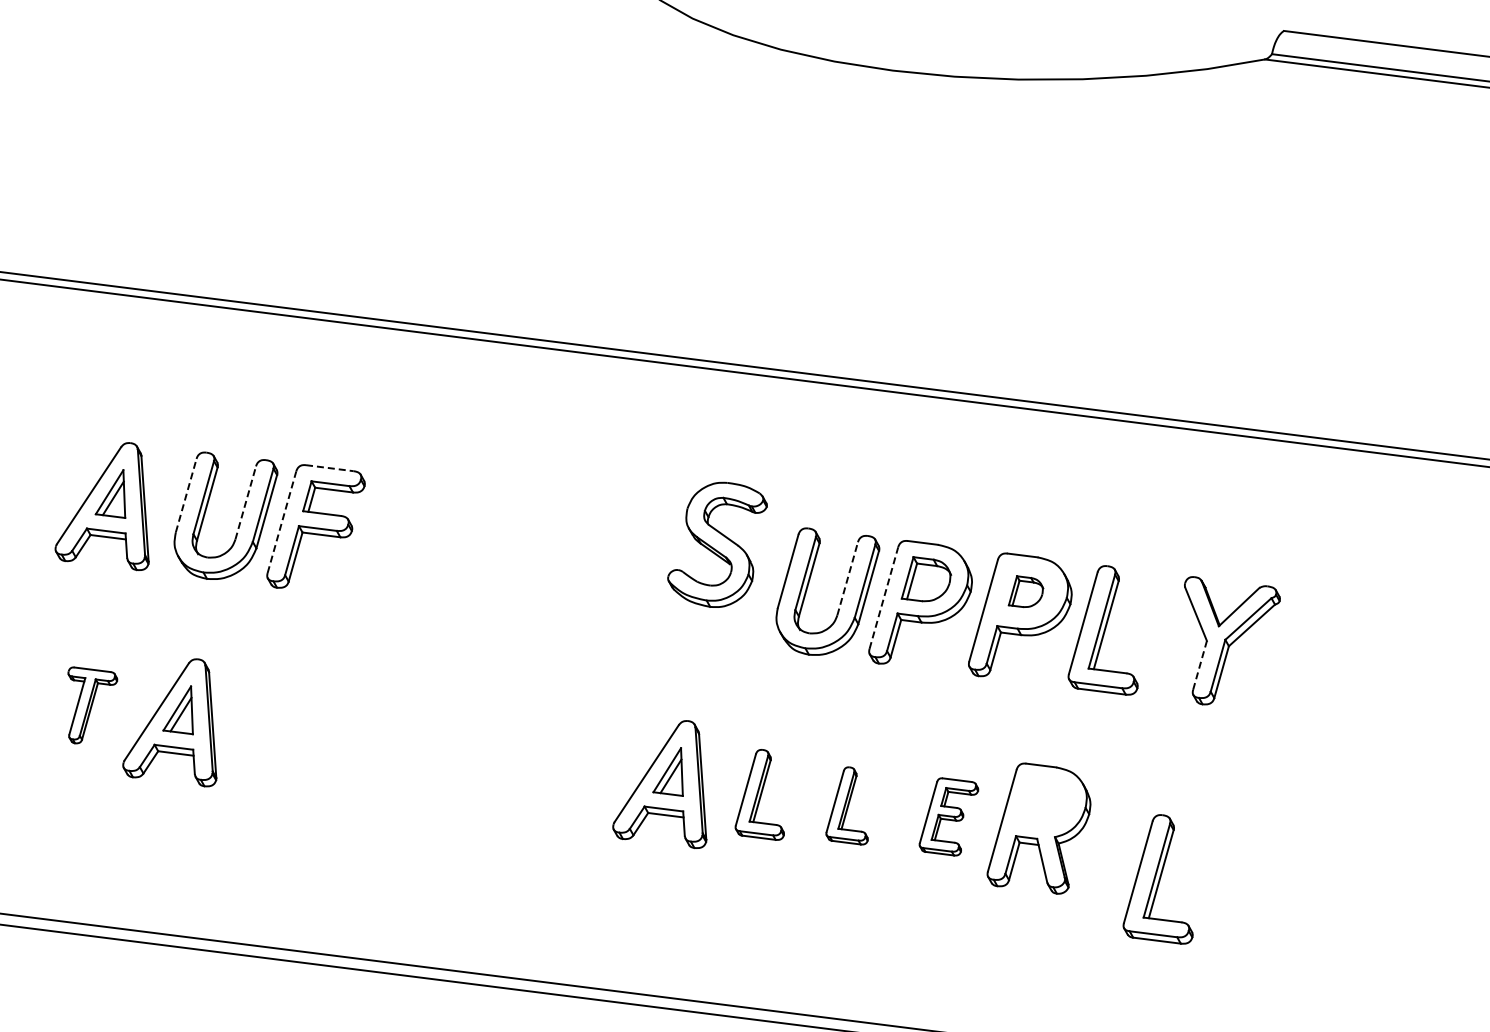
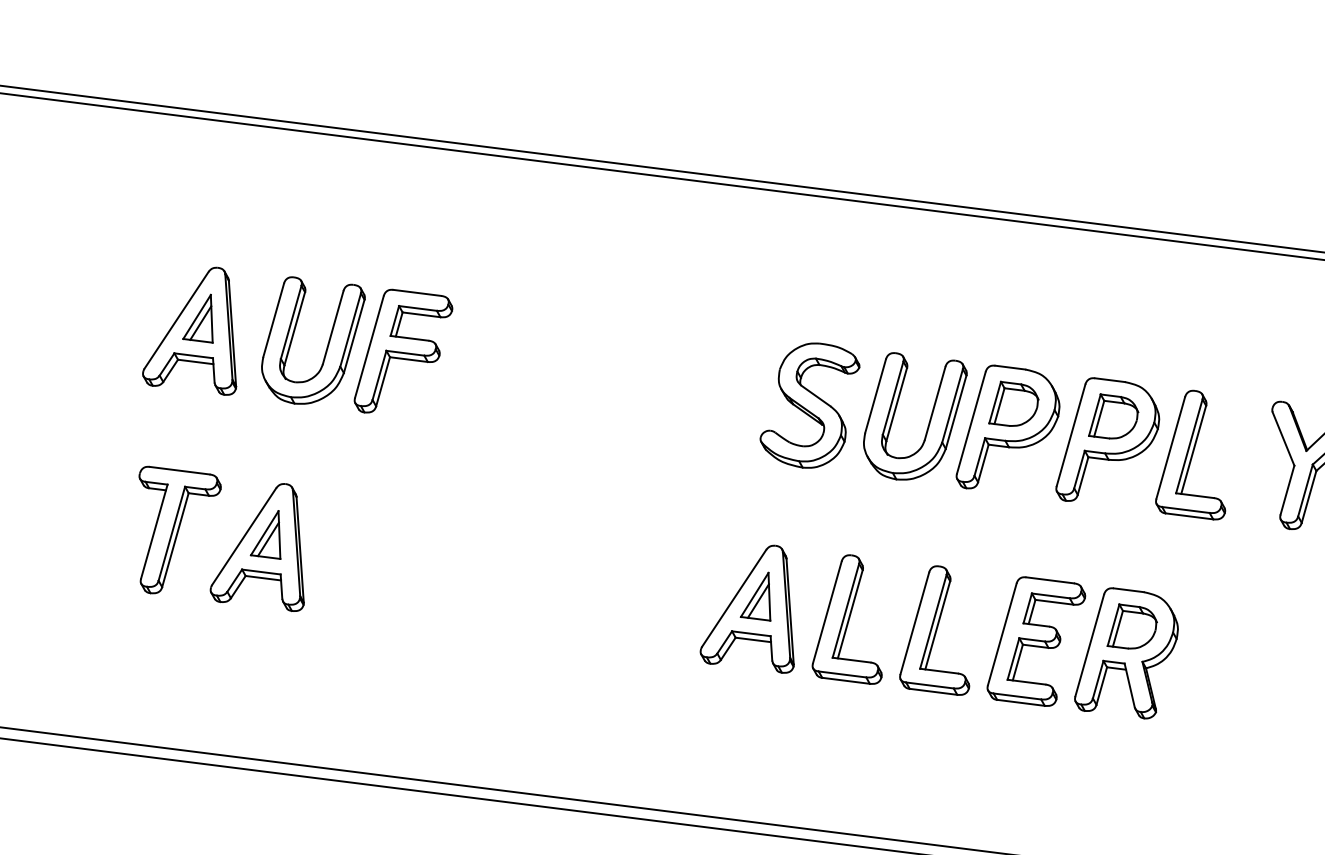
line: (329, 468) -> (416, 293), dashed -> solid
line: (186, 495) -> (273, 320), dashed -> solid
line: (245, 502) -> (332, 327), dashed -> solid
line: (281, 522) -> (368, 347), dashed -> solid
part: (717, 544) -> (809, 405), moved
line: (847, 578) -> (934, 403), dashed -> solid
part: (1025, 591) -> (1112, 416), size x1.43
line: (883, 598) -> (970, 423), dashed -> solid
line: (1200, 664) -> (1287, 489), dashed -> solid
part: (92, 705) -> (179, 530), size x1.67
part: (759, 794) -> (846, 619), size x1.43
part: (1044, 801) -> (1131, 626), added
part: (846, 805) -> (933, 630), size x1.67
part: (948, 816) -> (1035, 641), size x1.67
part: (1157, 879) -> (1244, 704), removed

